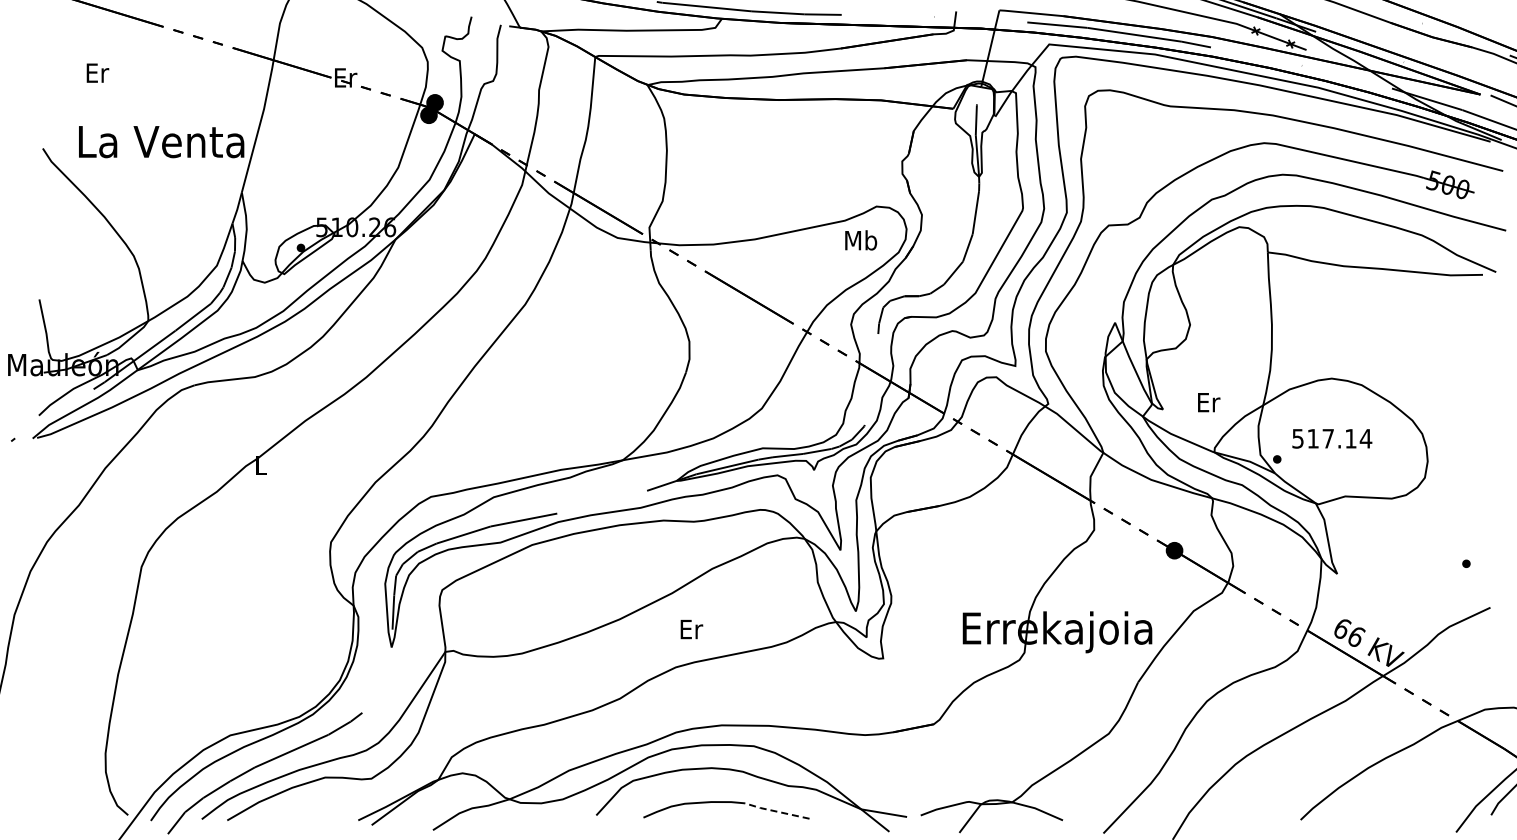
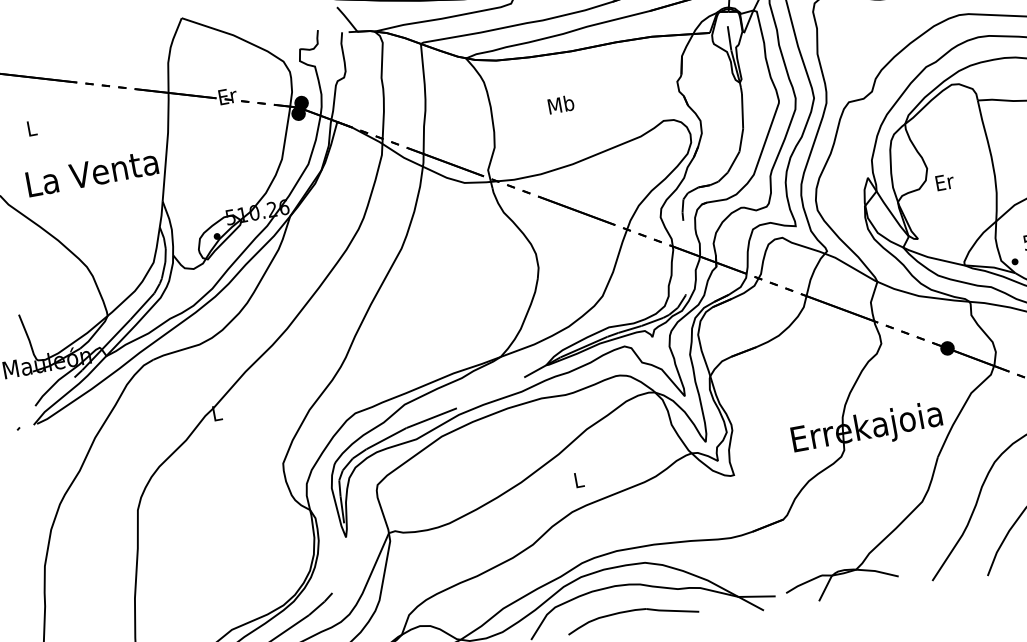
text: (97, 72) -> (31, 127), Er -> L
text: (861, 240) -> (561, 104), moved
text: (1209, 402) -> (945, 182), moved
text: (691, 629) -> (579, 480), Er -> L
line: (775, 811) -> (671, 611), dashed -> solid

